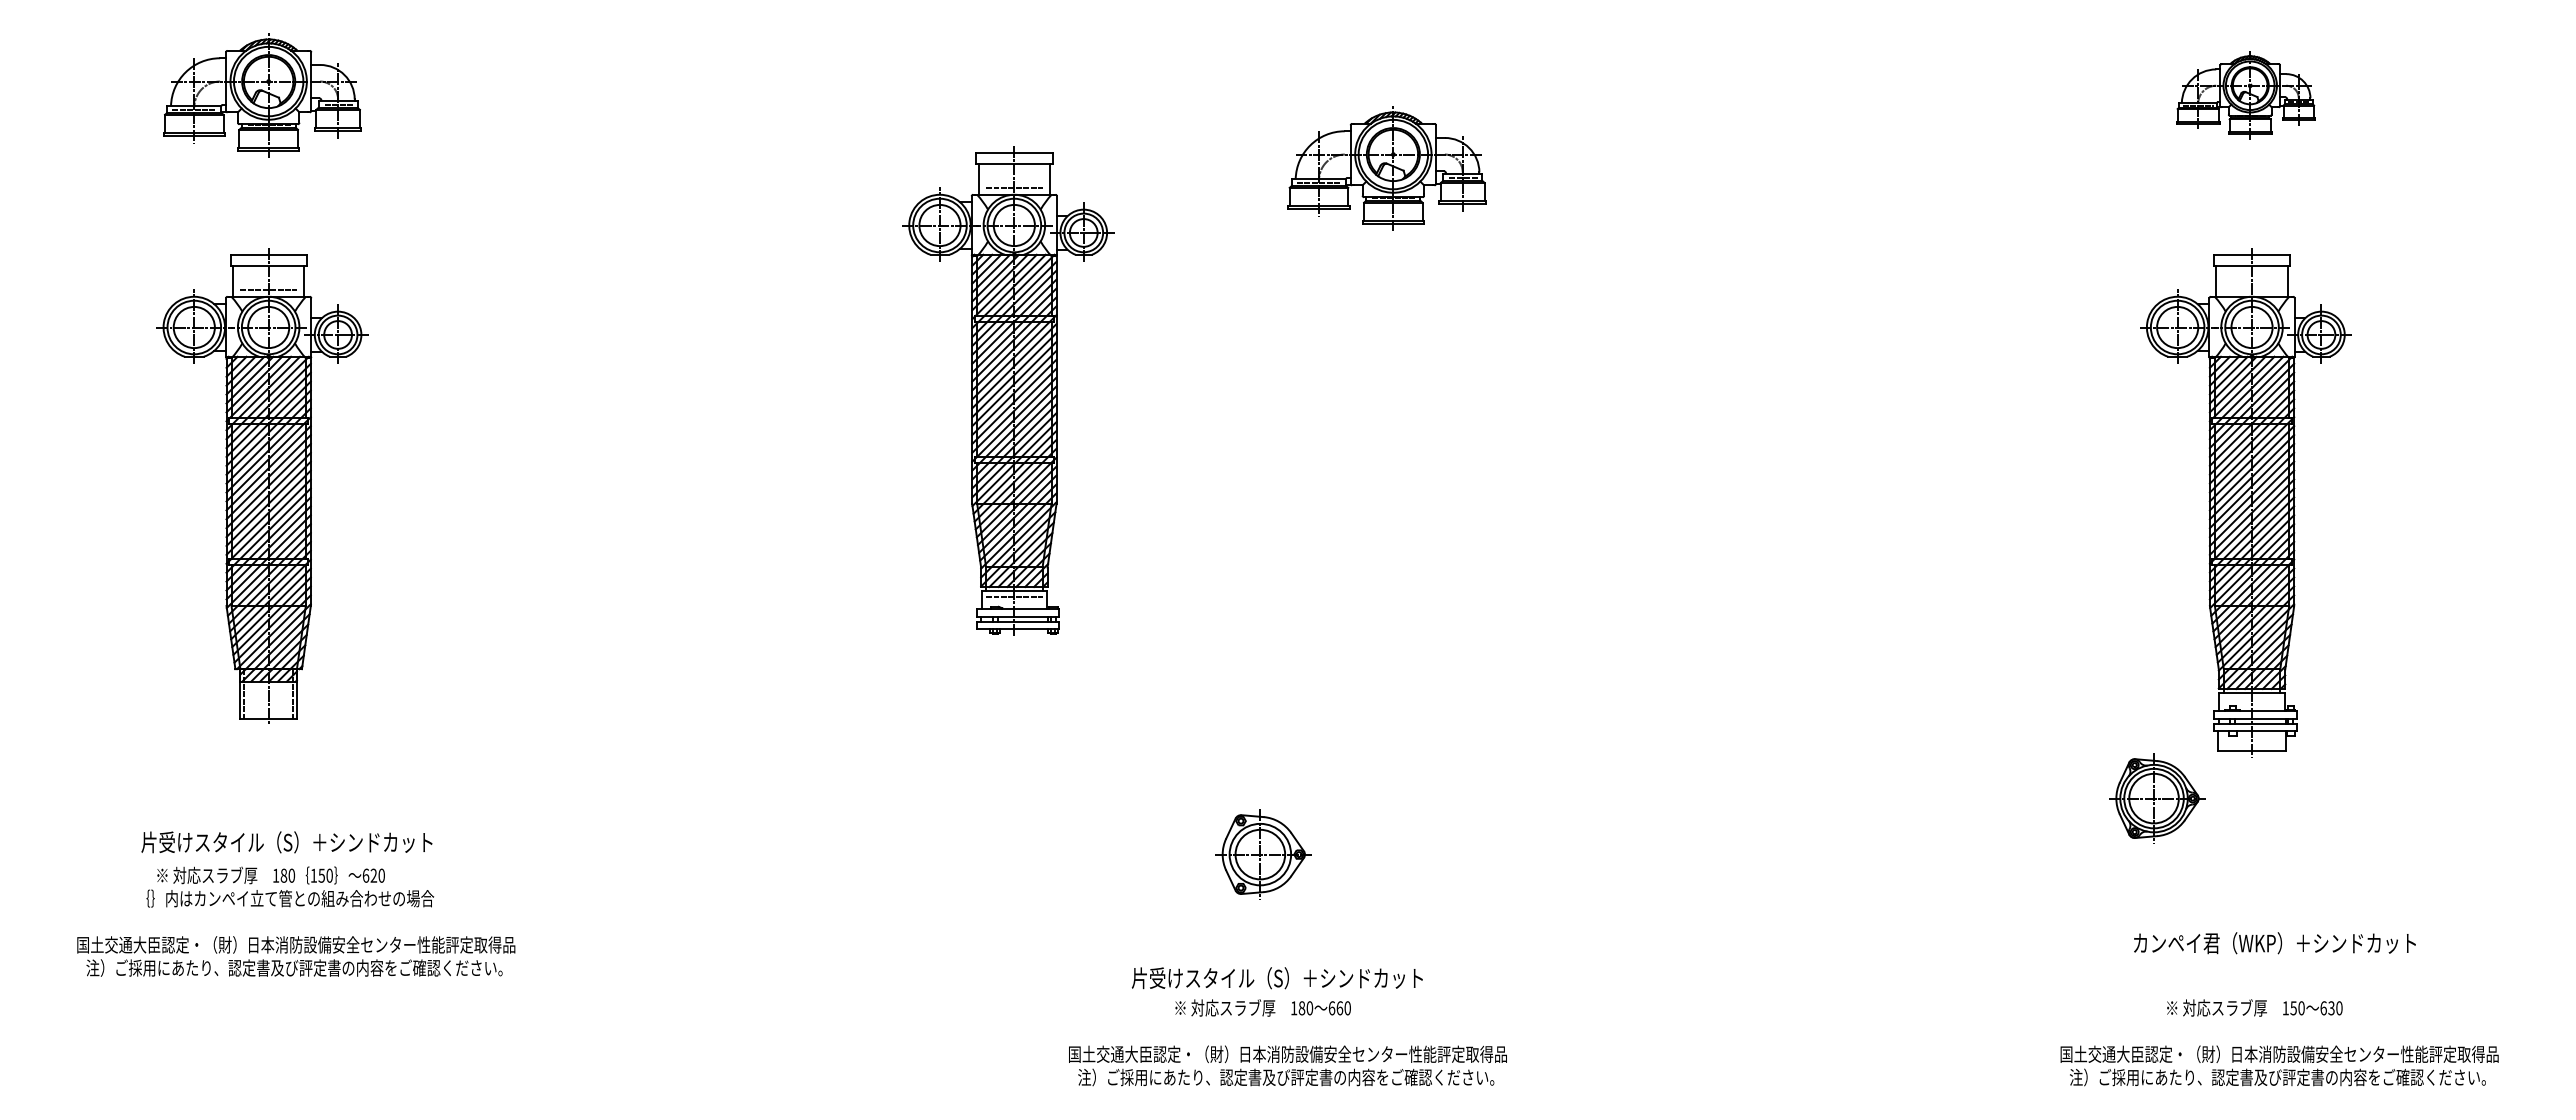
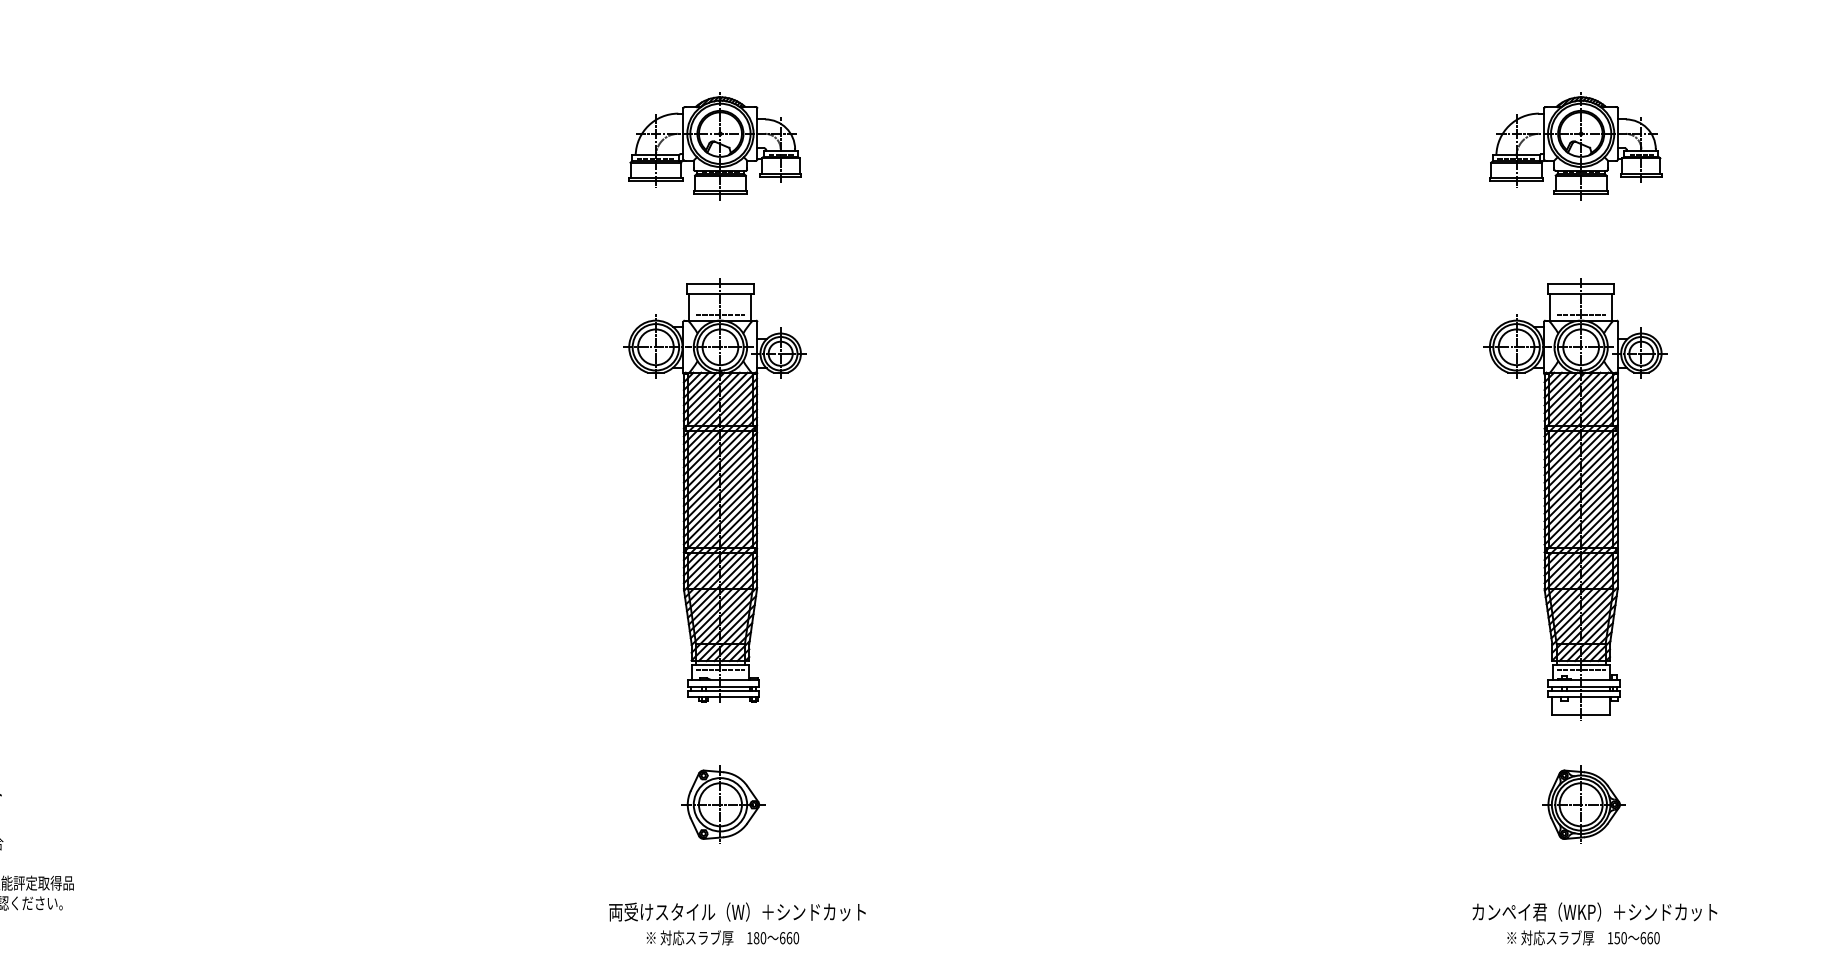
part: (2245, 95) -> (1575, 145), size x1.43
part: (1386, 168) -> (714, 145), moved
line: (2251, 289) -> (1580, 314), added
part: (1008, 390) -> (715, 490), moved
line: (2251, 698) -> (1580, 669), added
part: (2157, 798) -> (1584, 804), moved
text: (2274, 943) -> (1594, 912), moved
text: (1279, 978) -> (737, 912), 片受けスタイル（S）＋シンドカット -> 両受けスタイル（W）＋シンドカット
text: (2331, 1008) -> (1650, 938), 630 -> 660

